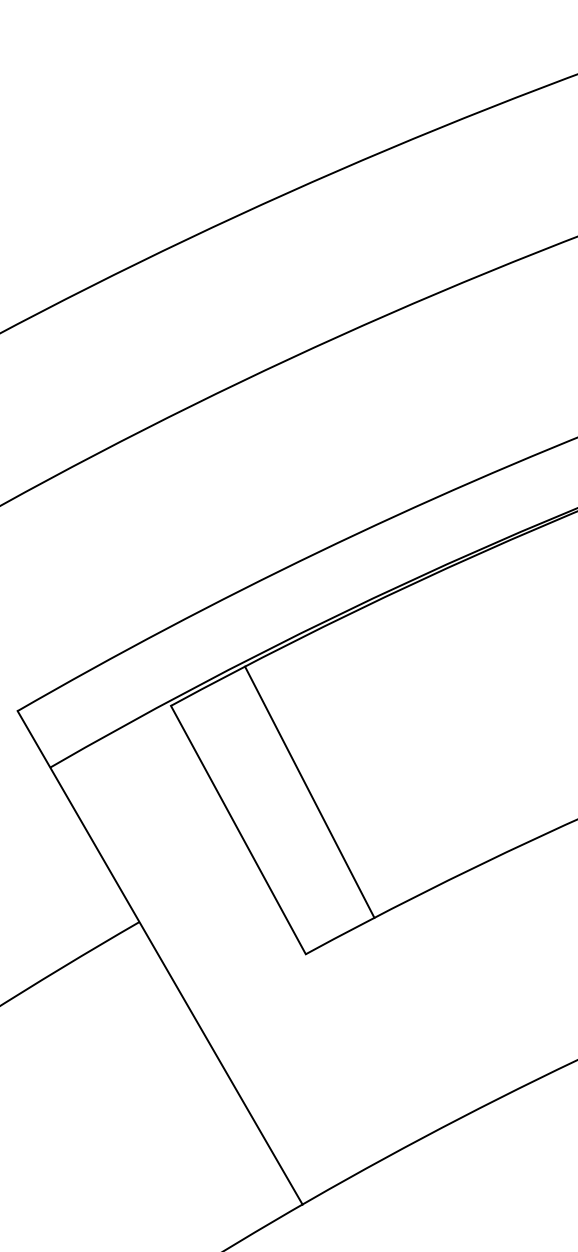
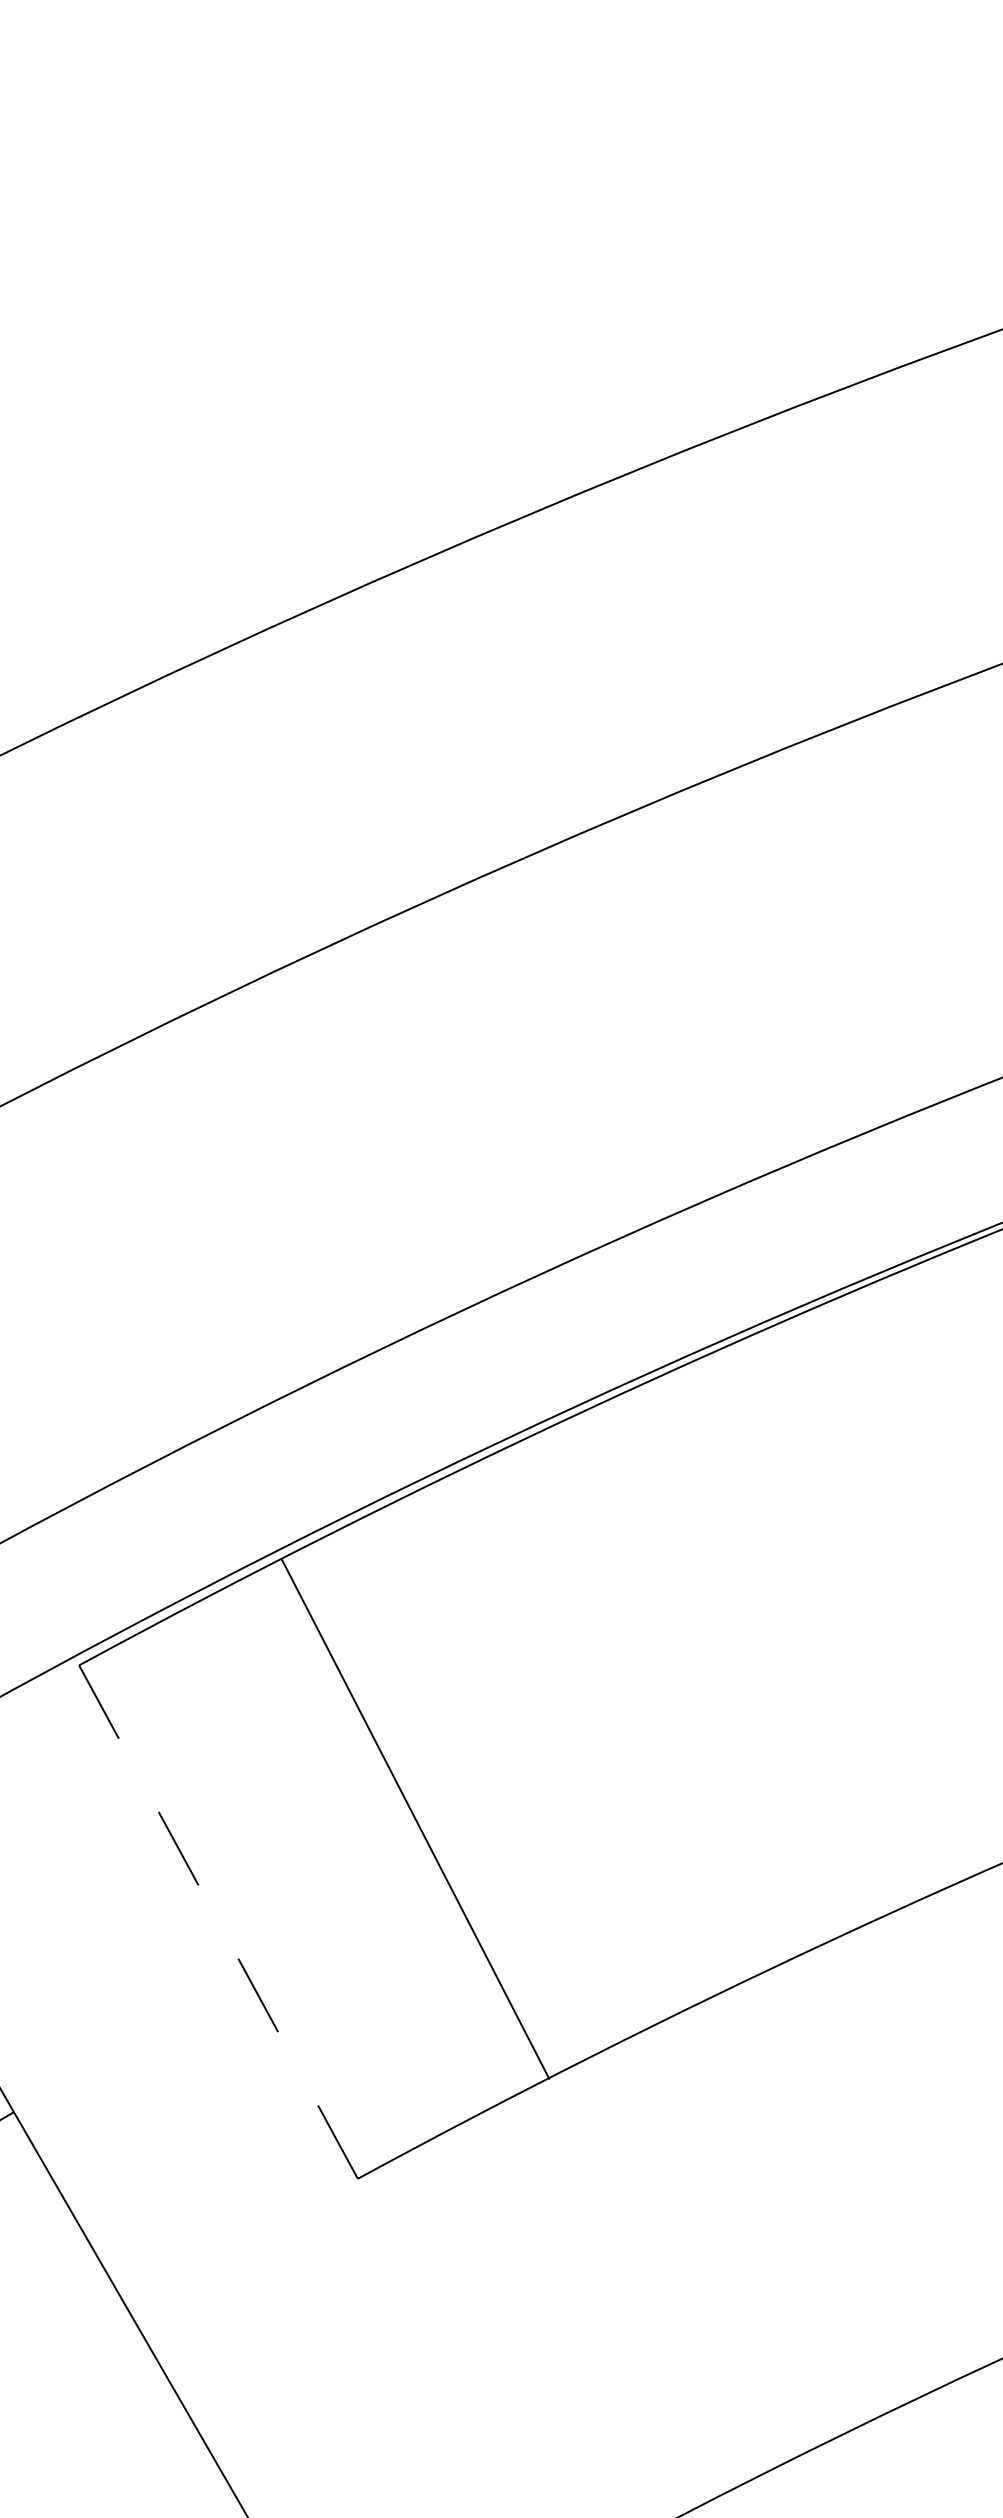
line: (309, 791) -> (415, 1817), moved
line: (238, 830) -> (218, 1922), solid -> dashed

